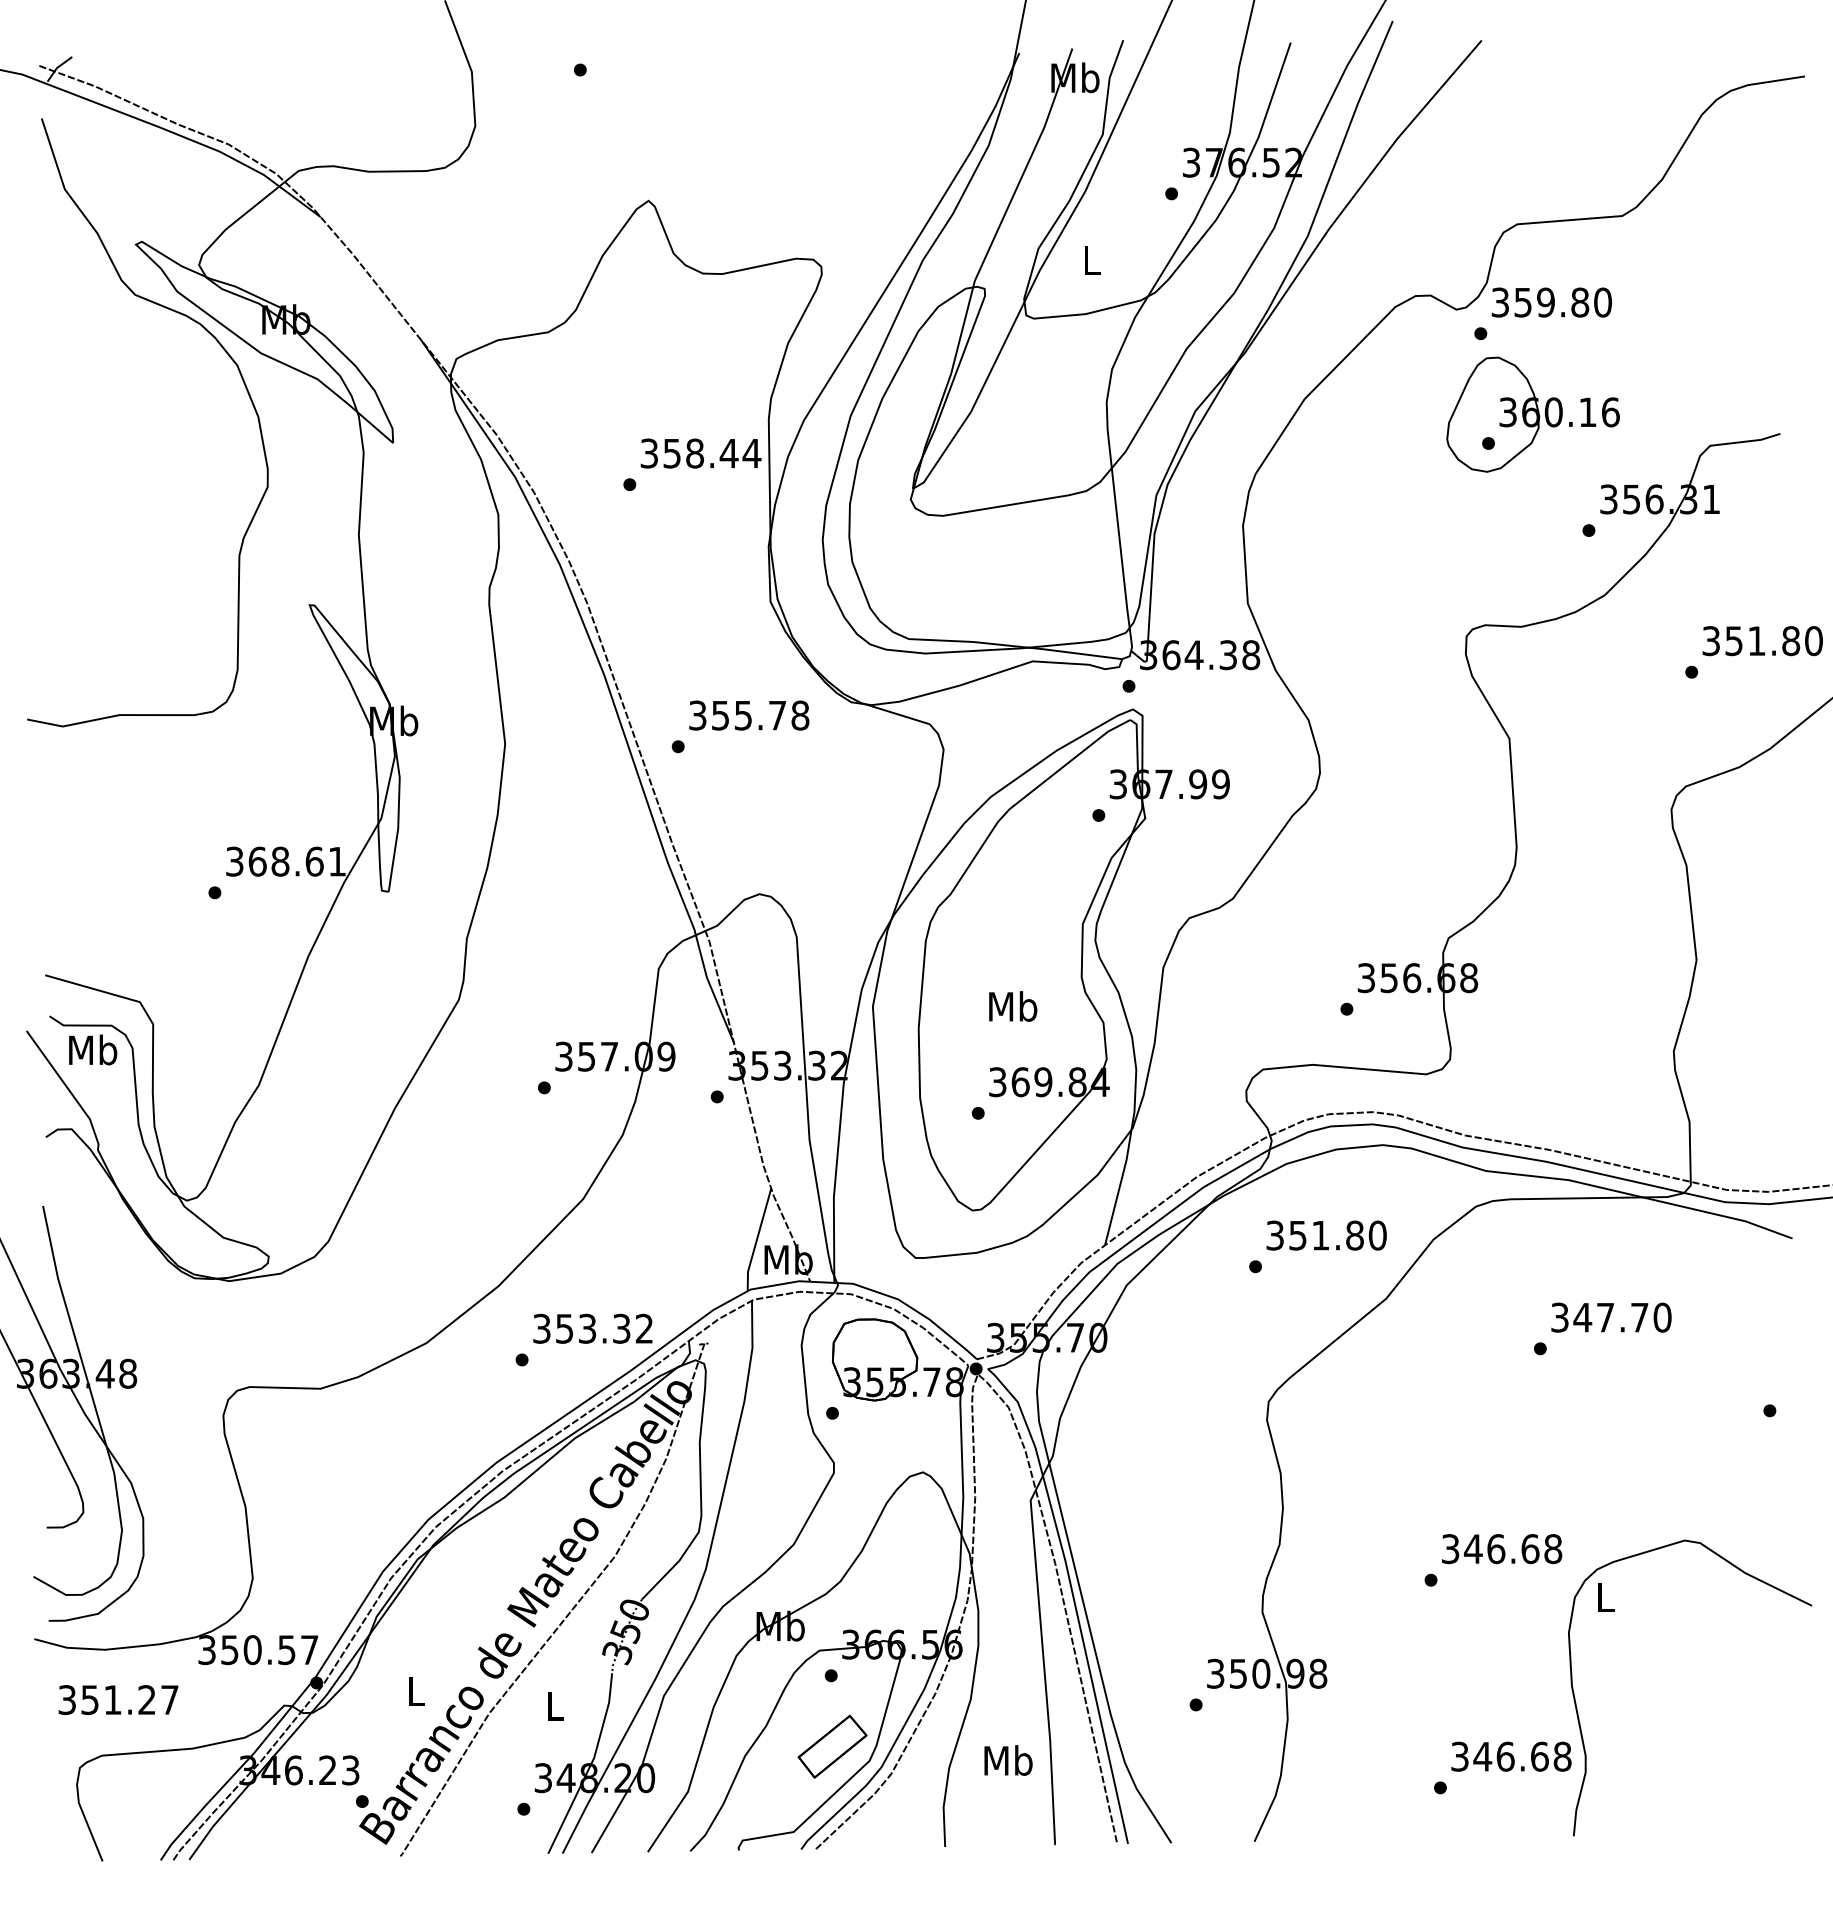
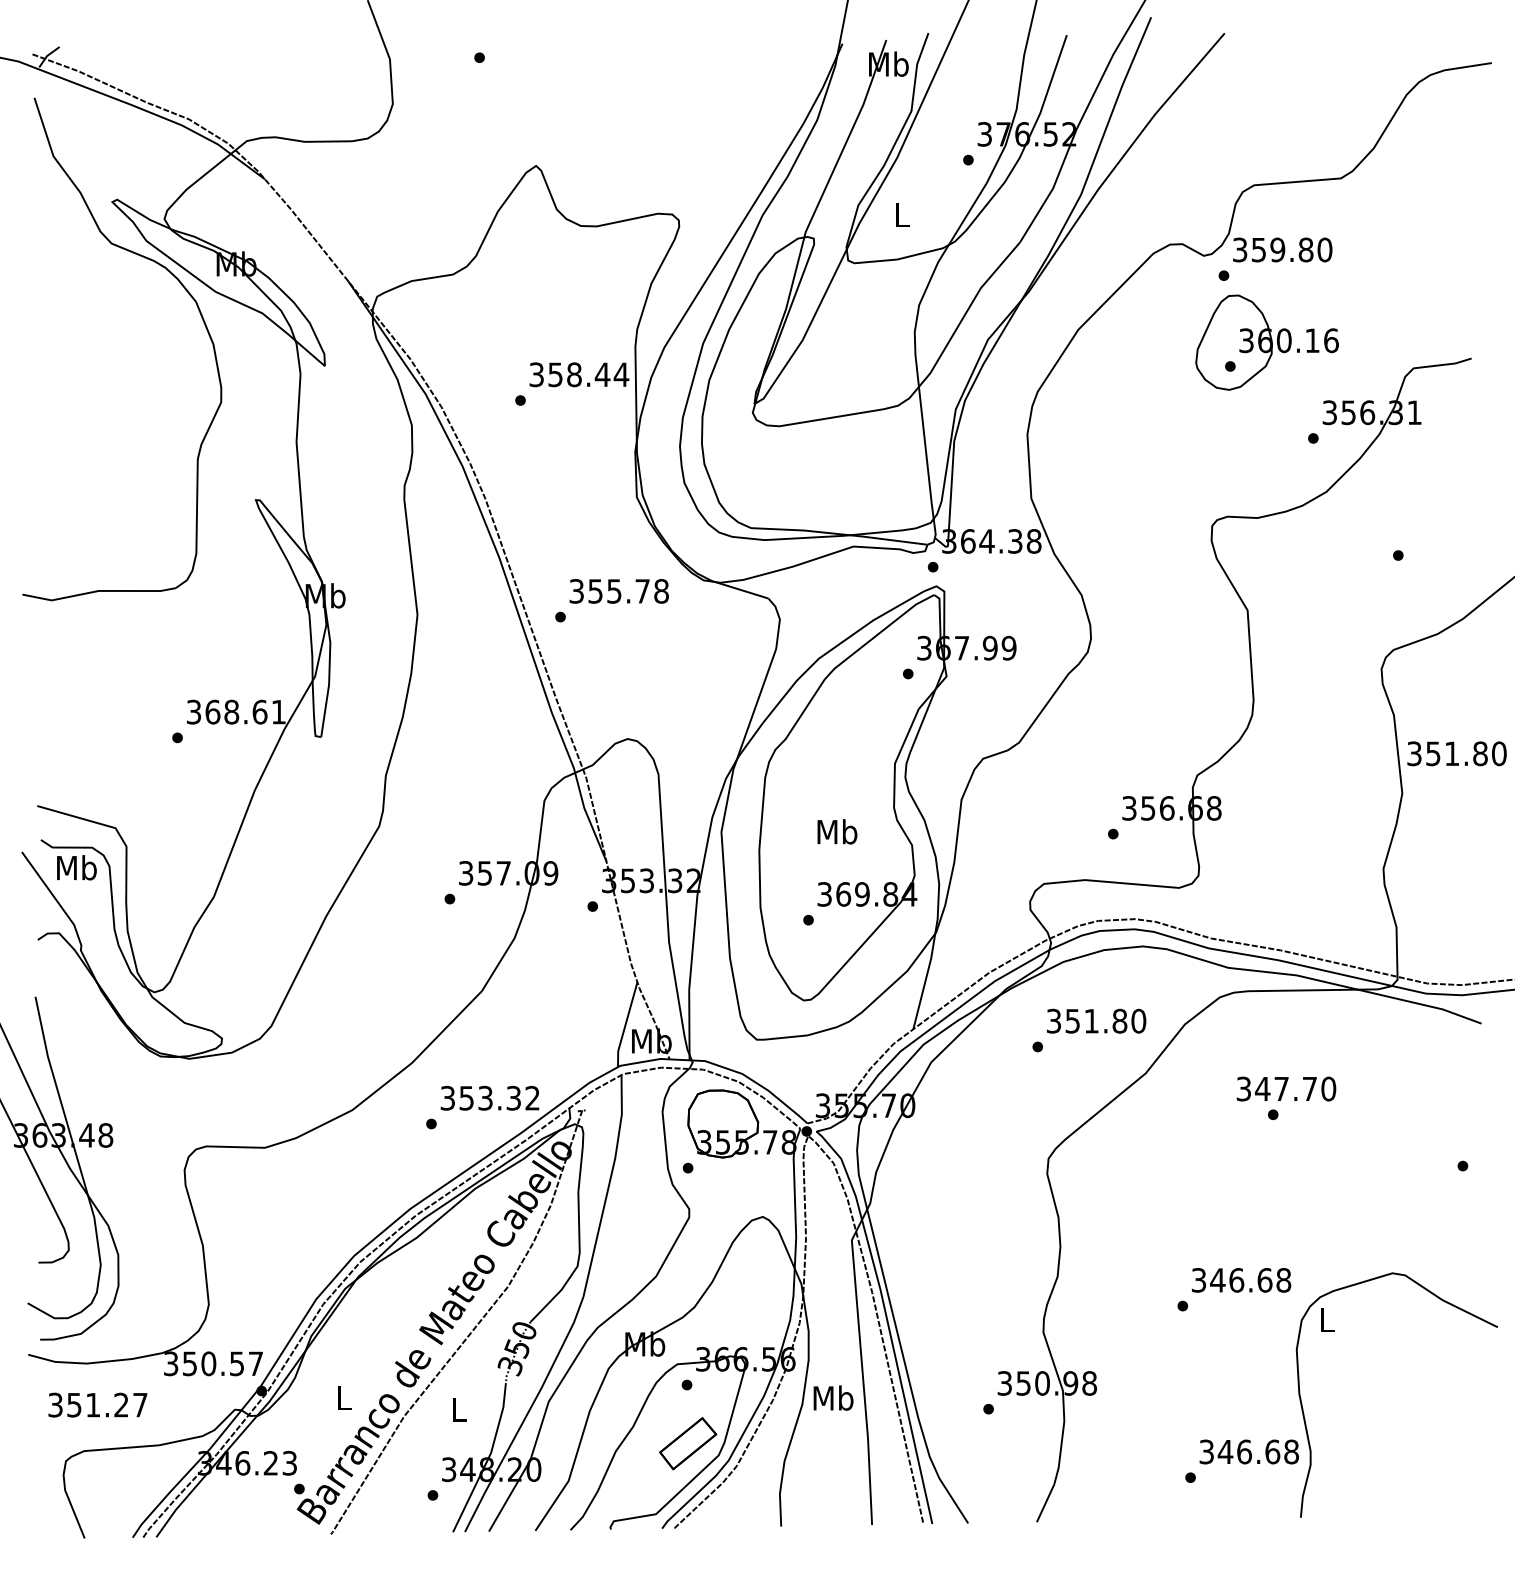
text: (1762, 641) -> (1456, 754), moved
text: (1611, 1317) -> (1286, 1088), moved
text: (1008, 1760) -> (833, 1398), moved

